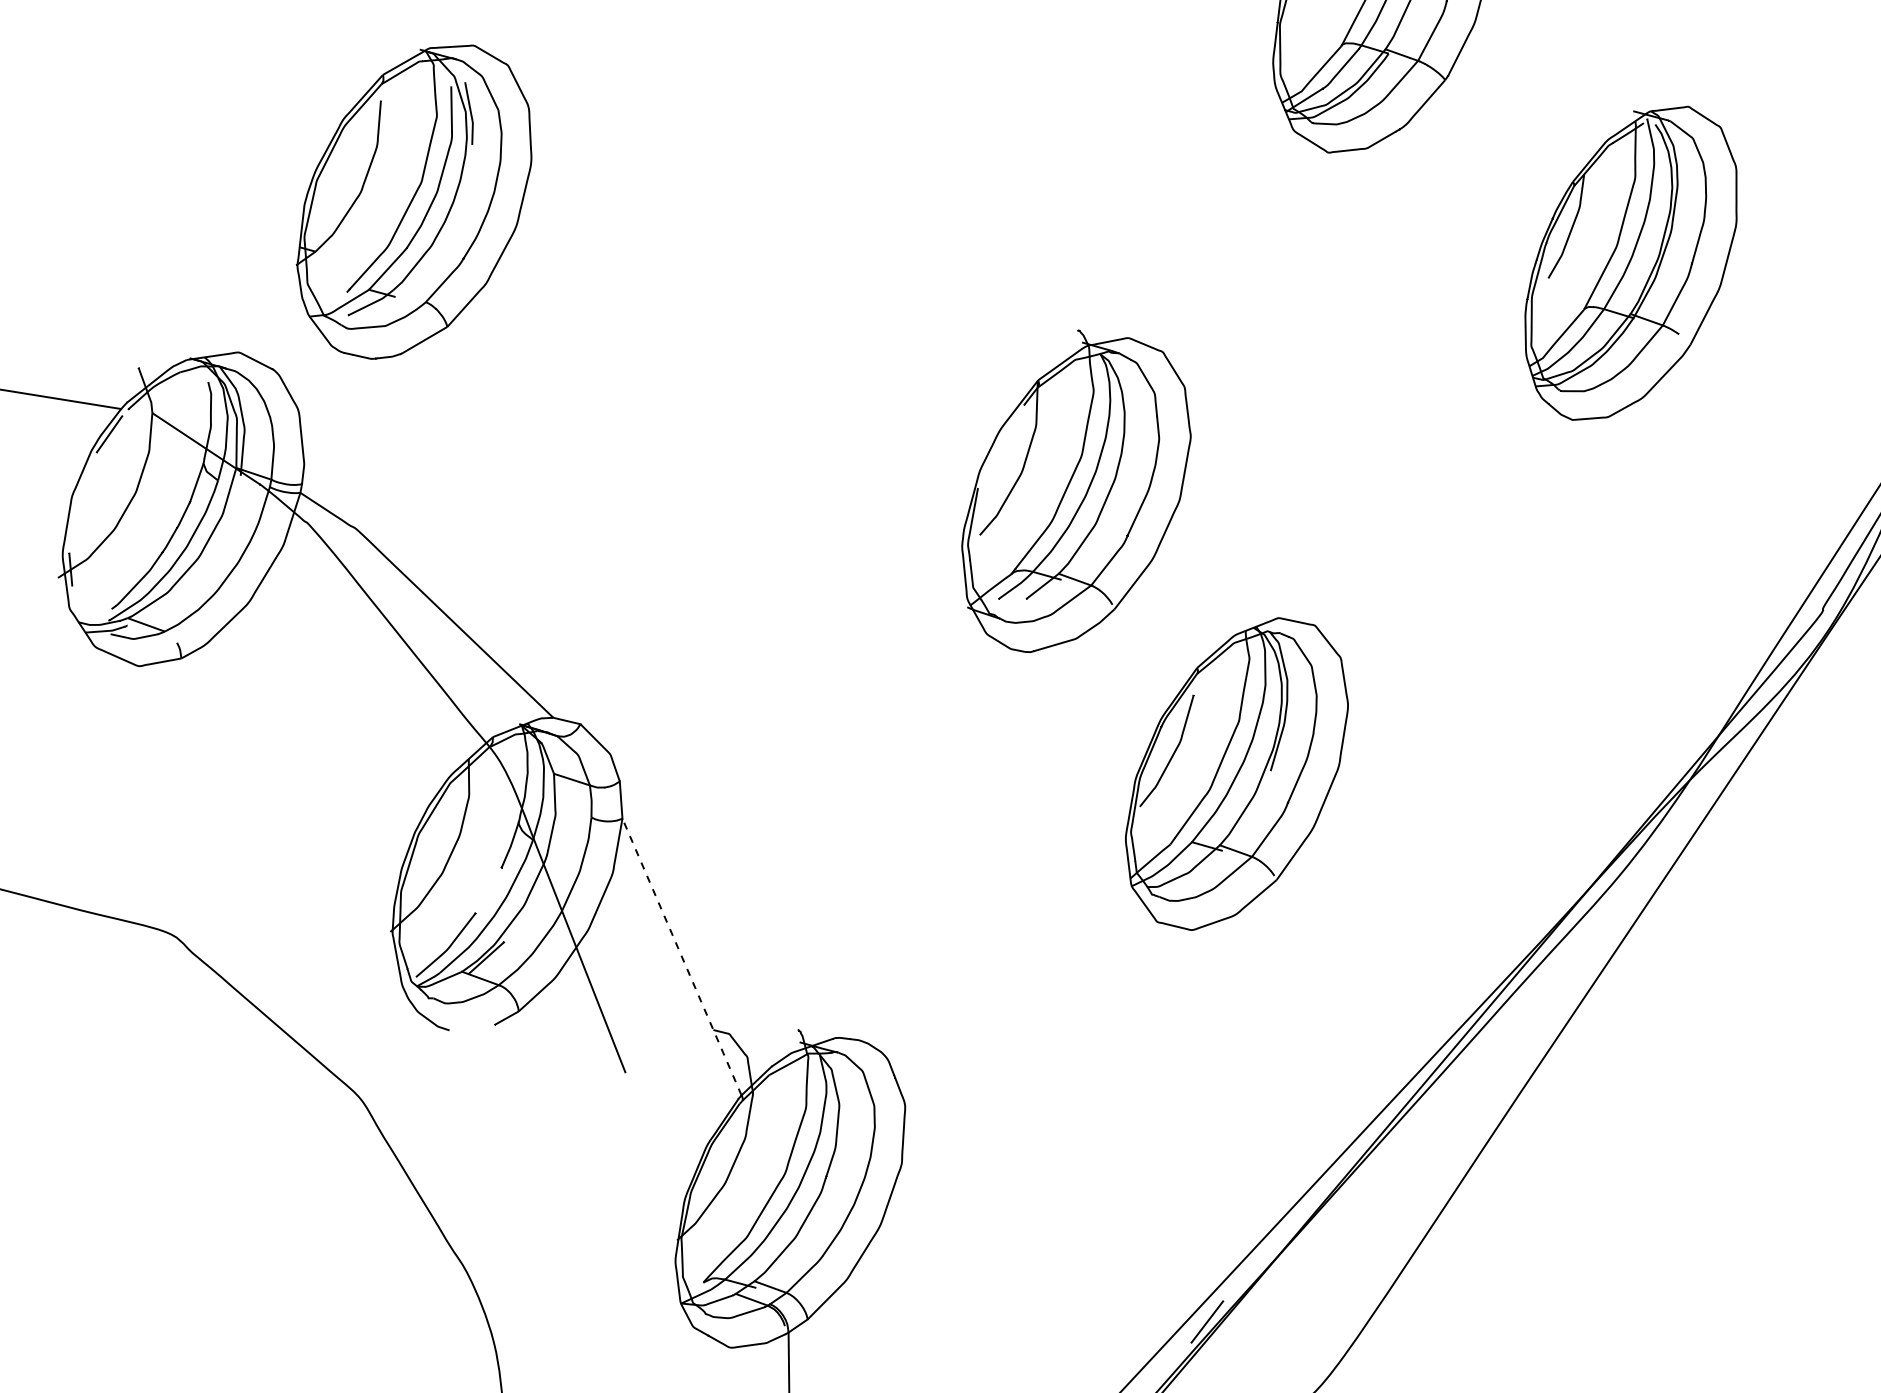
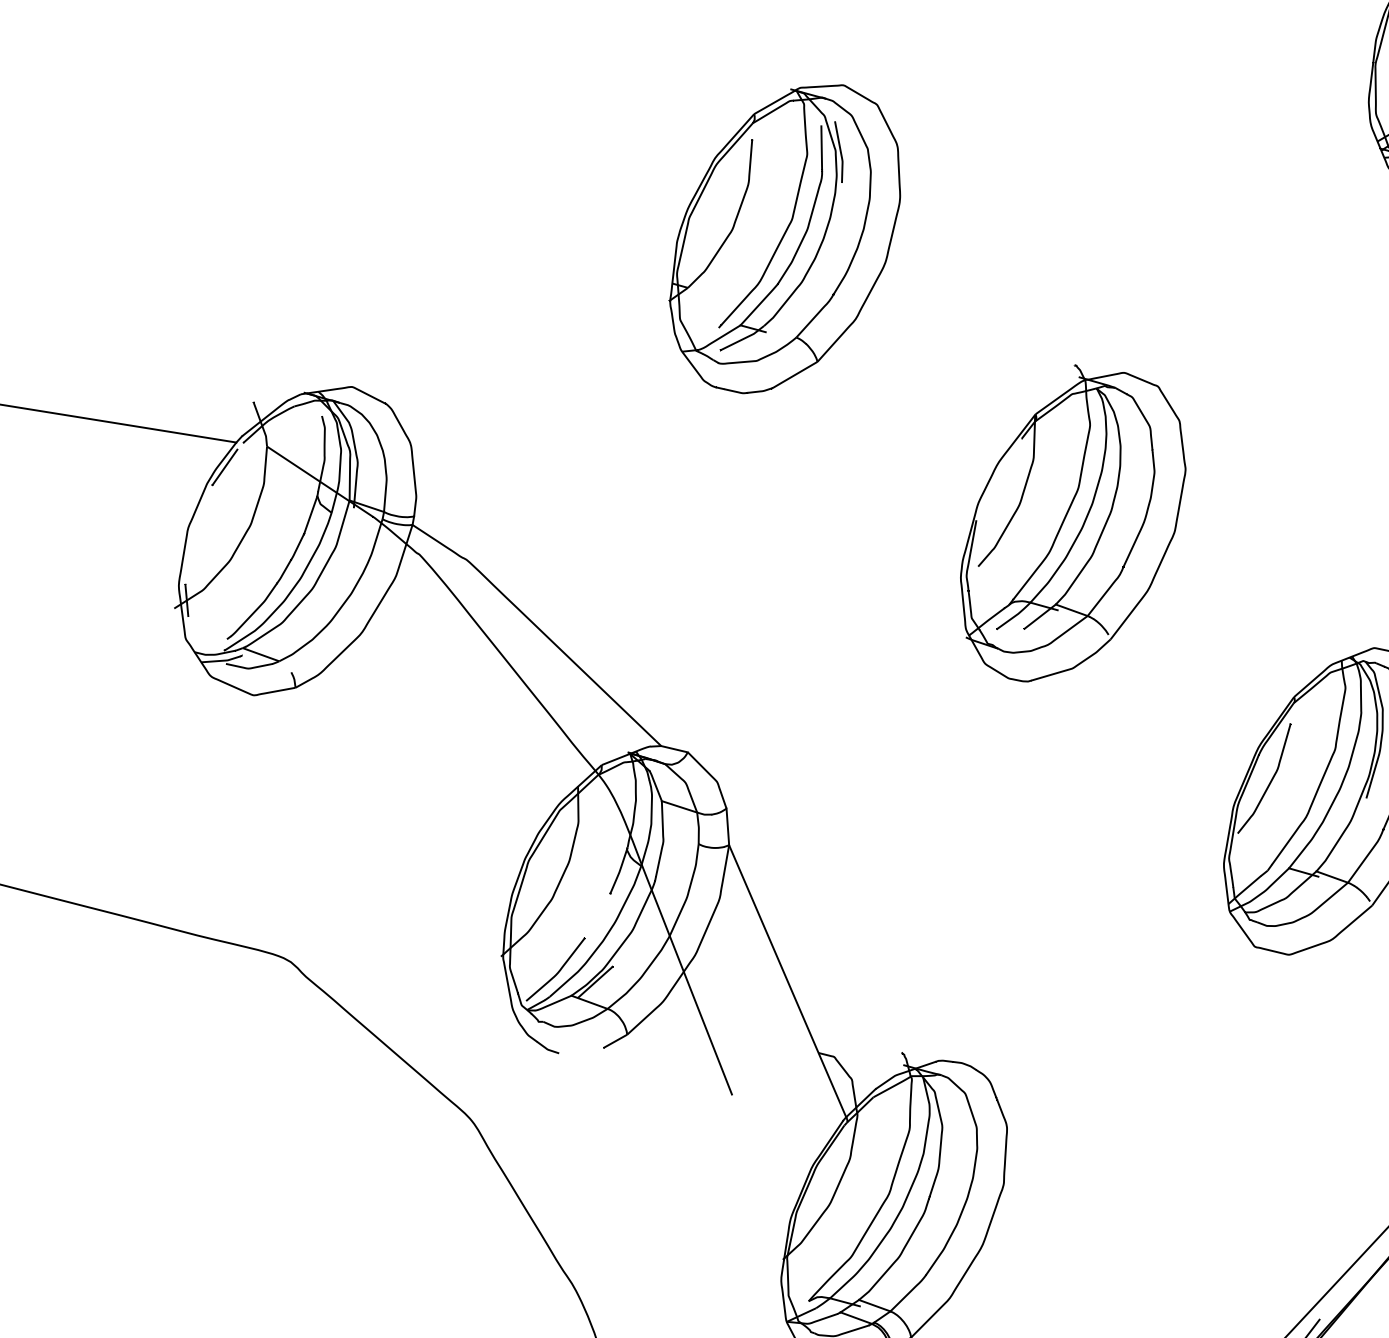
part: (413, 201) -> (784, 238), moved
part: (1076, 490) -> (1073, 522), moved
line: (682, 957) -> (788, 981), dashed -> solid

